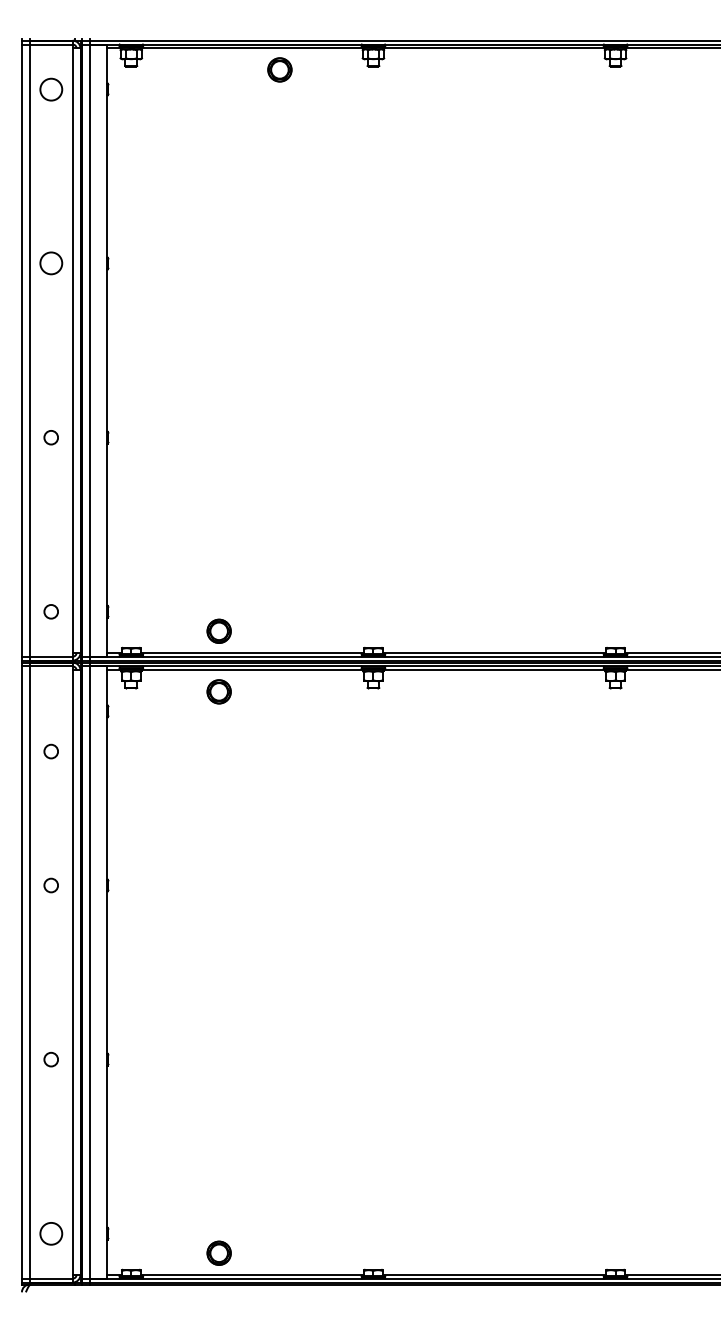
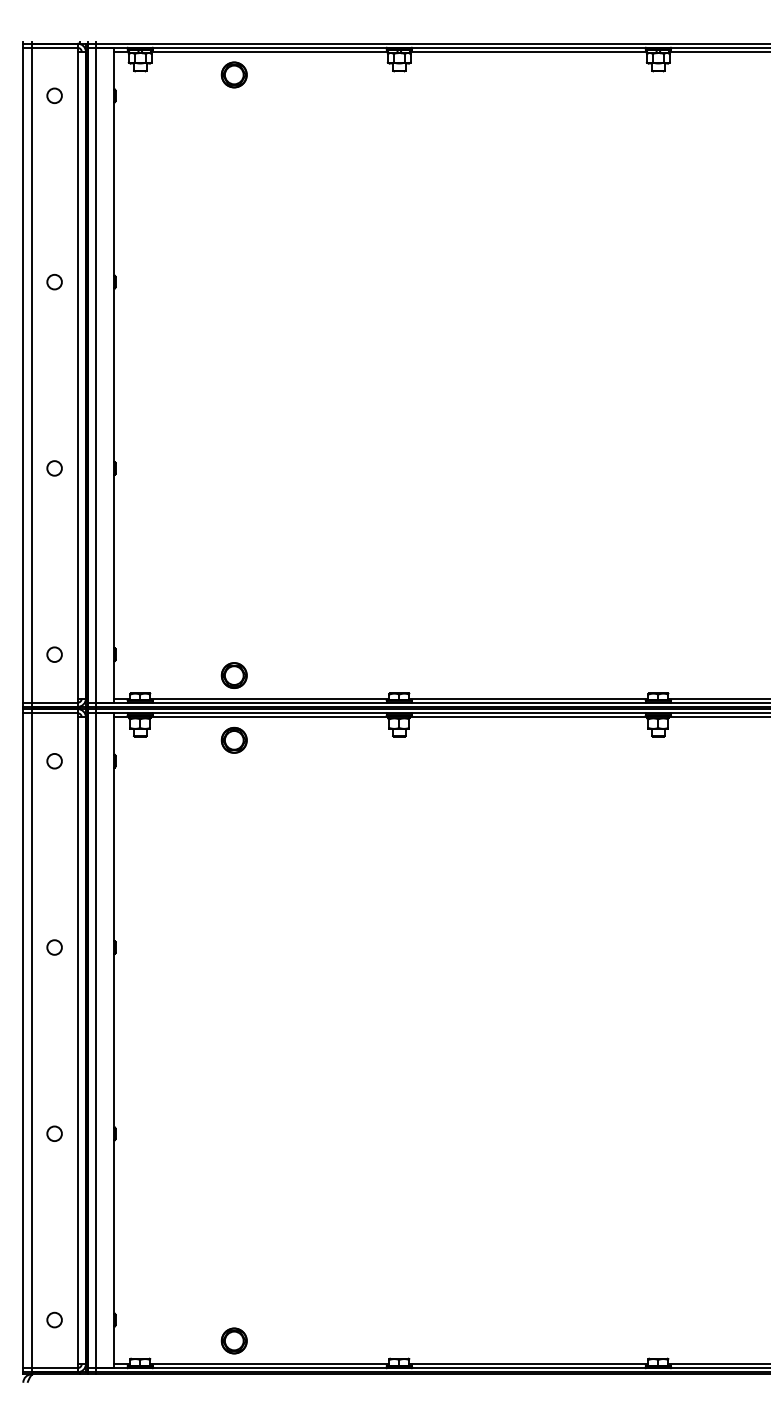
part: (279, 69) -> (233, 74), moved
circle: (51, 89) -> (54, 95), size x0.62
circle: (51, 263) -> (54, 282), size x0.62
circle: (51, 751) -> (54, 761), moved
circle: (51, 1233) -> (54, 1319), size x0.62

